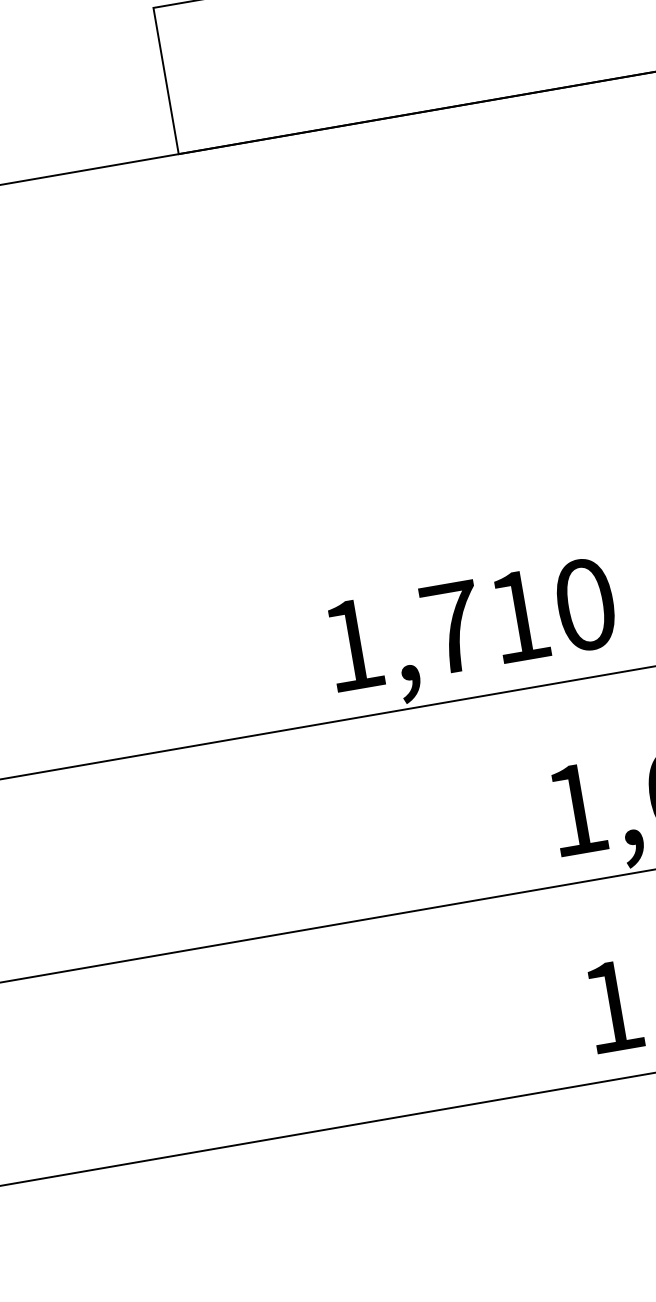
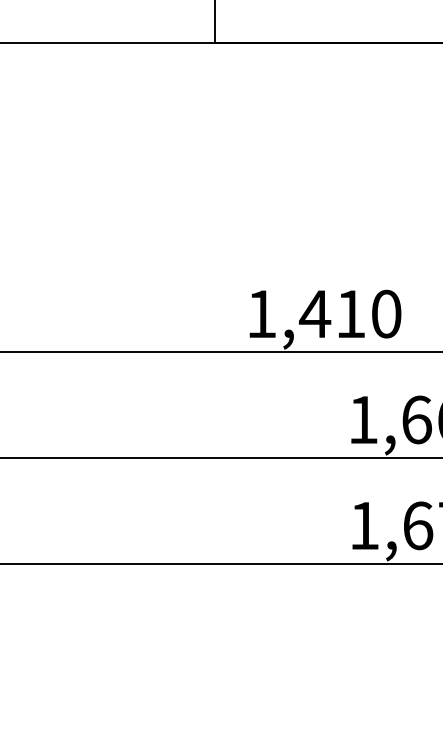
text: (452, 626) -> (315, 313), 1,710 -> 1,410

